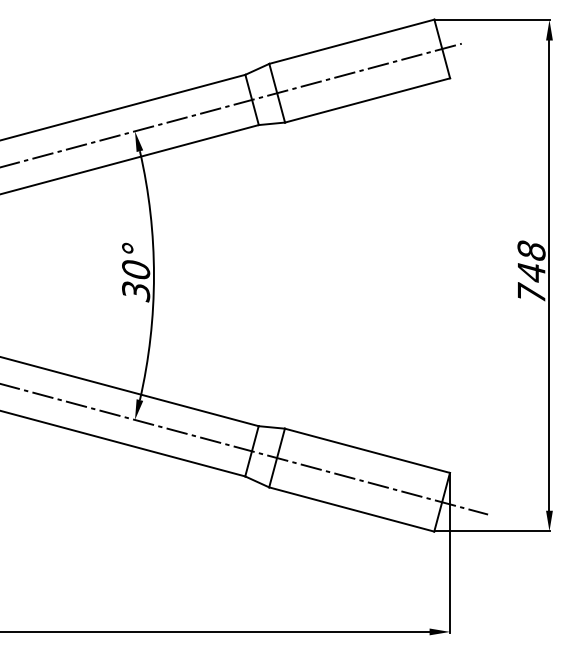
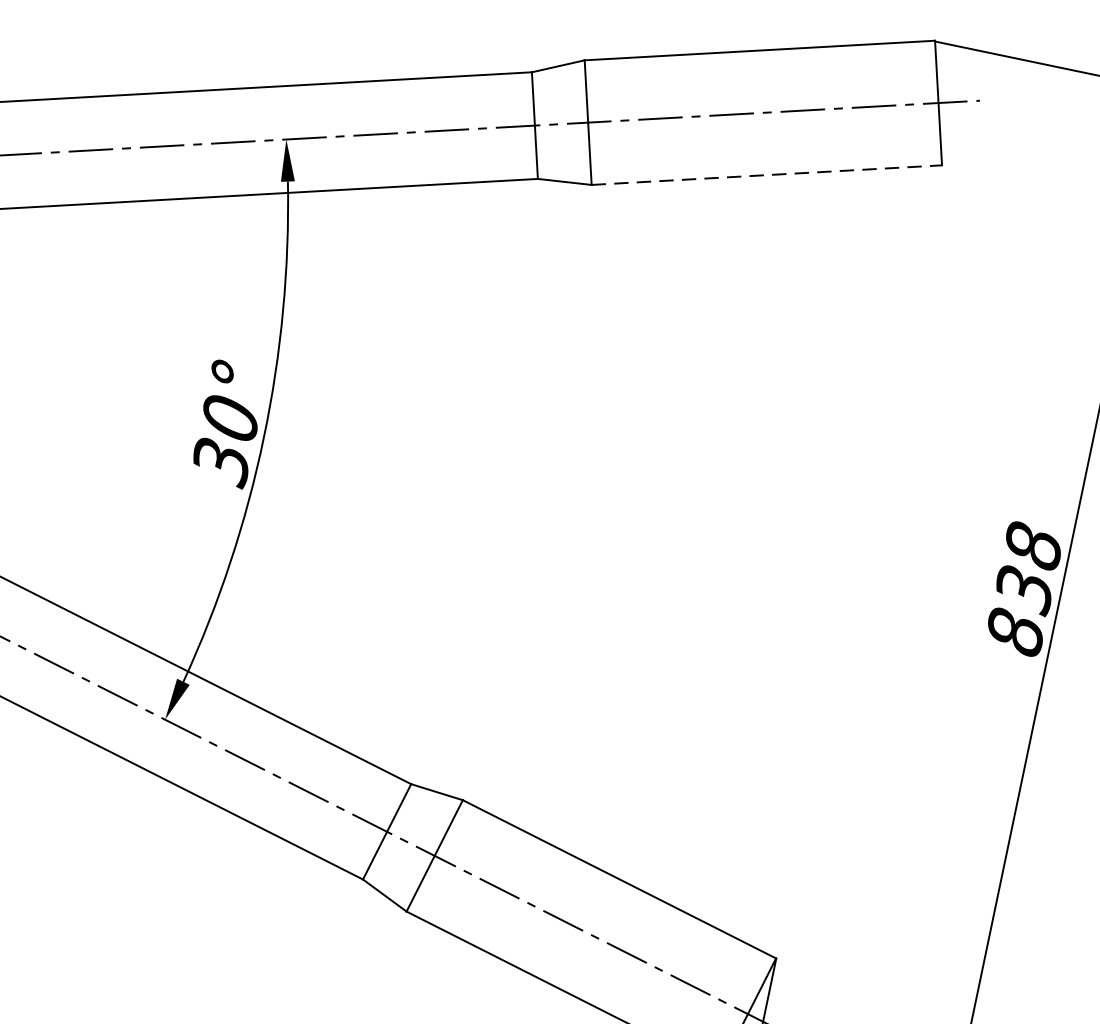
line: (368, 100) -> (768, 175), solid -> dashed
text: (531, 282) -> (1019, 609), 748 -> 838

